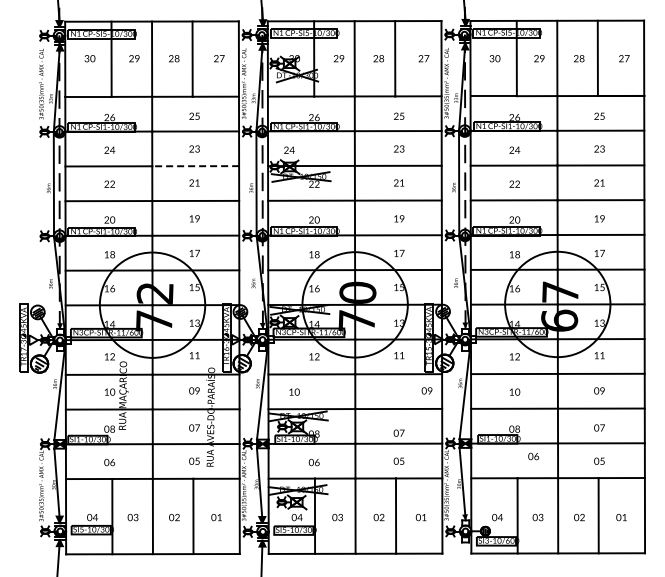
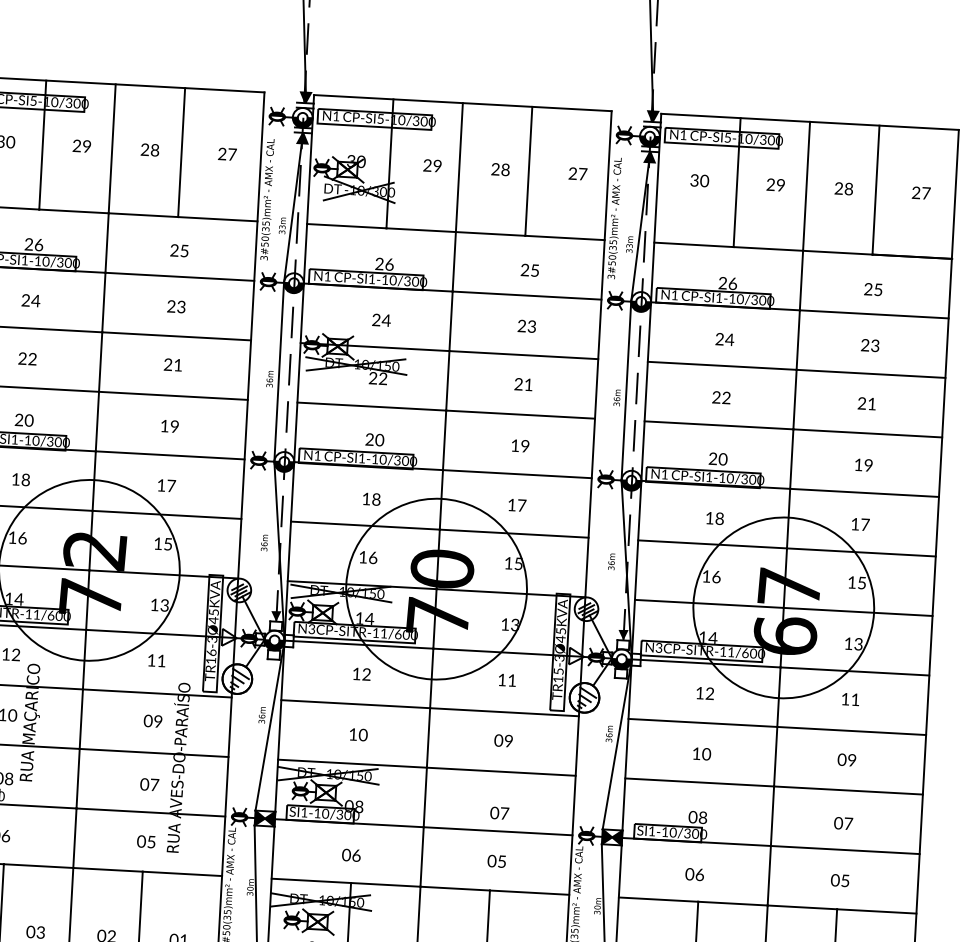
text: (289, 149) -> (381, 319), moved
line: (195, 166) -> (176, 336), dashed -> solid
text: (426, 390) -> (502, 740), moved
text: (294, 391) -> (358, 733), moved
text: (533, 456) -> (694, 874), moved

